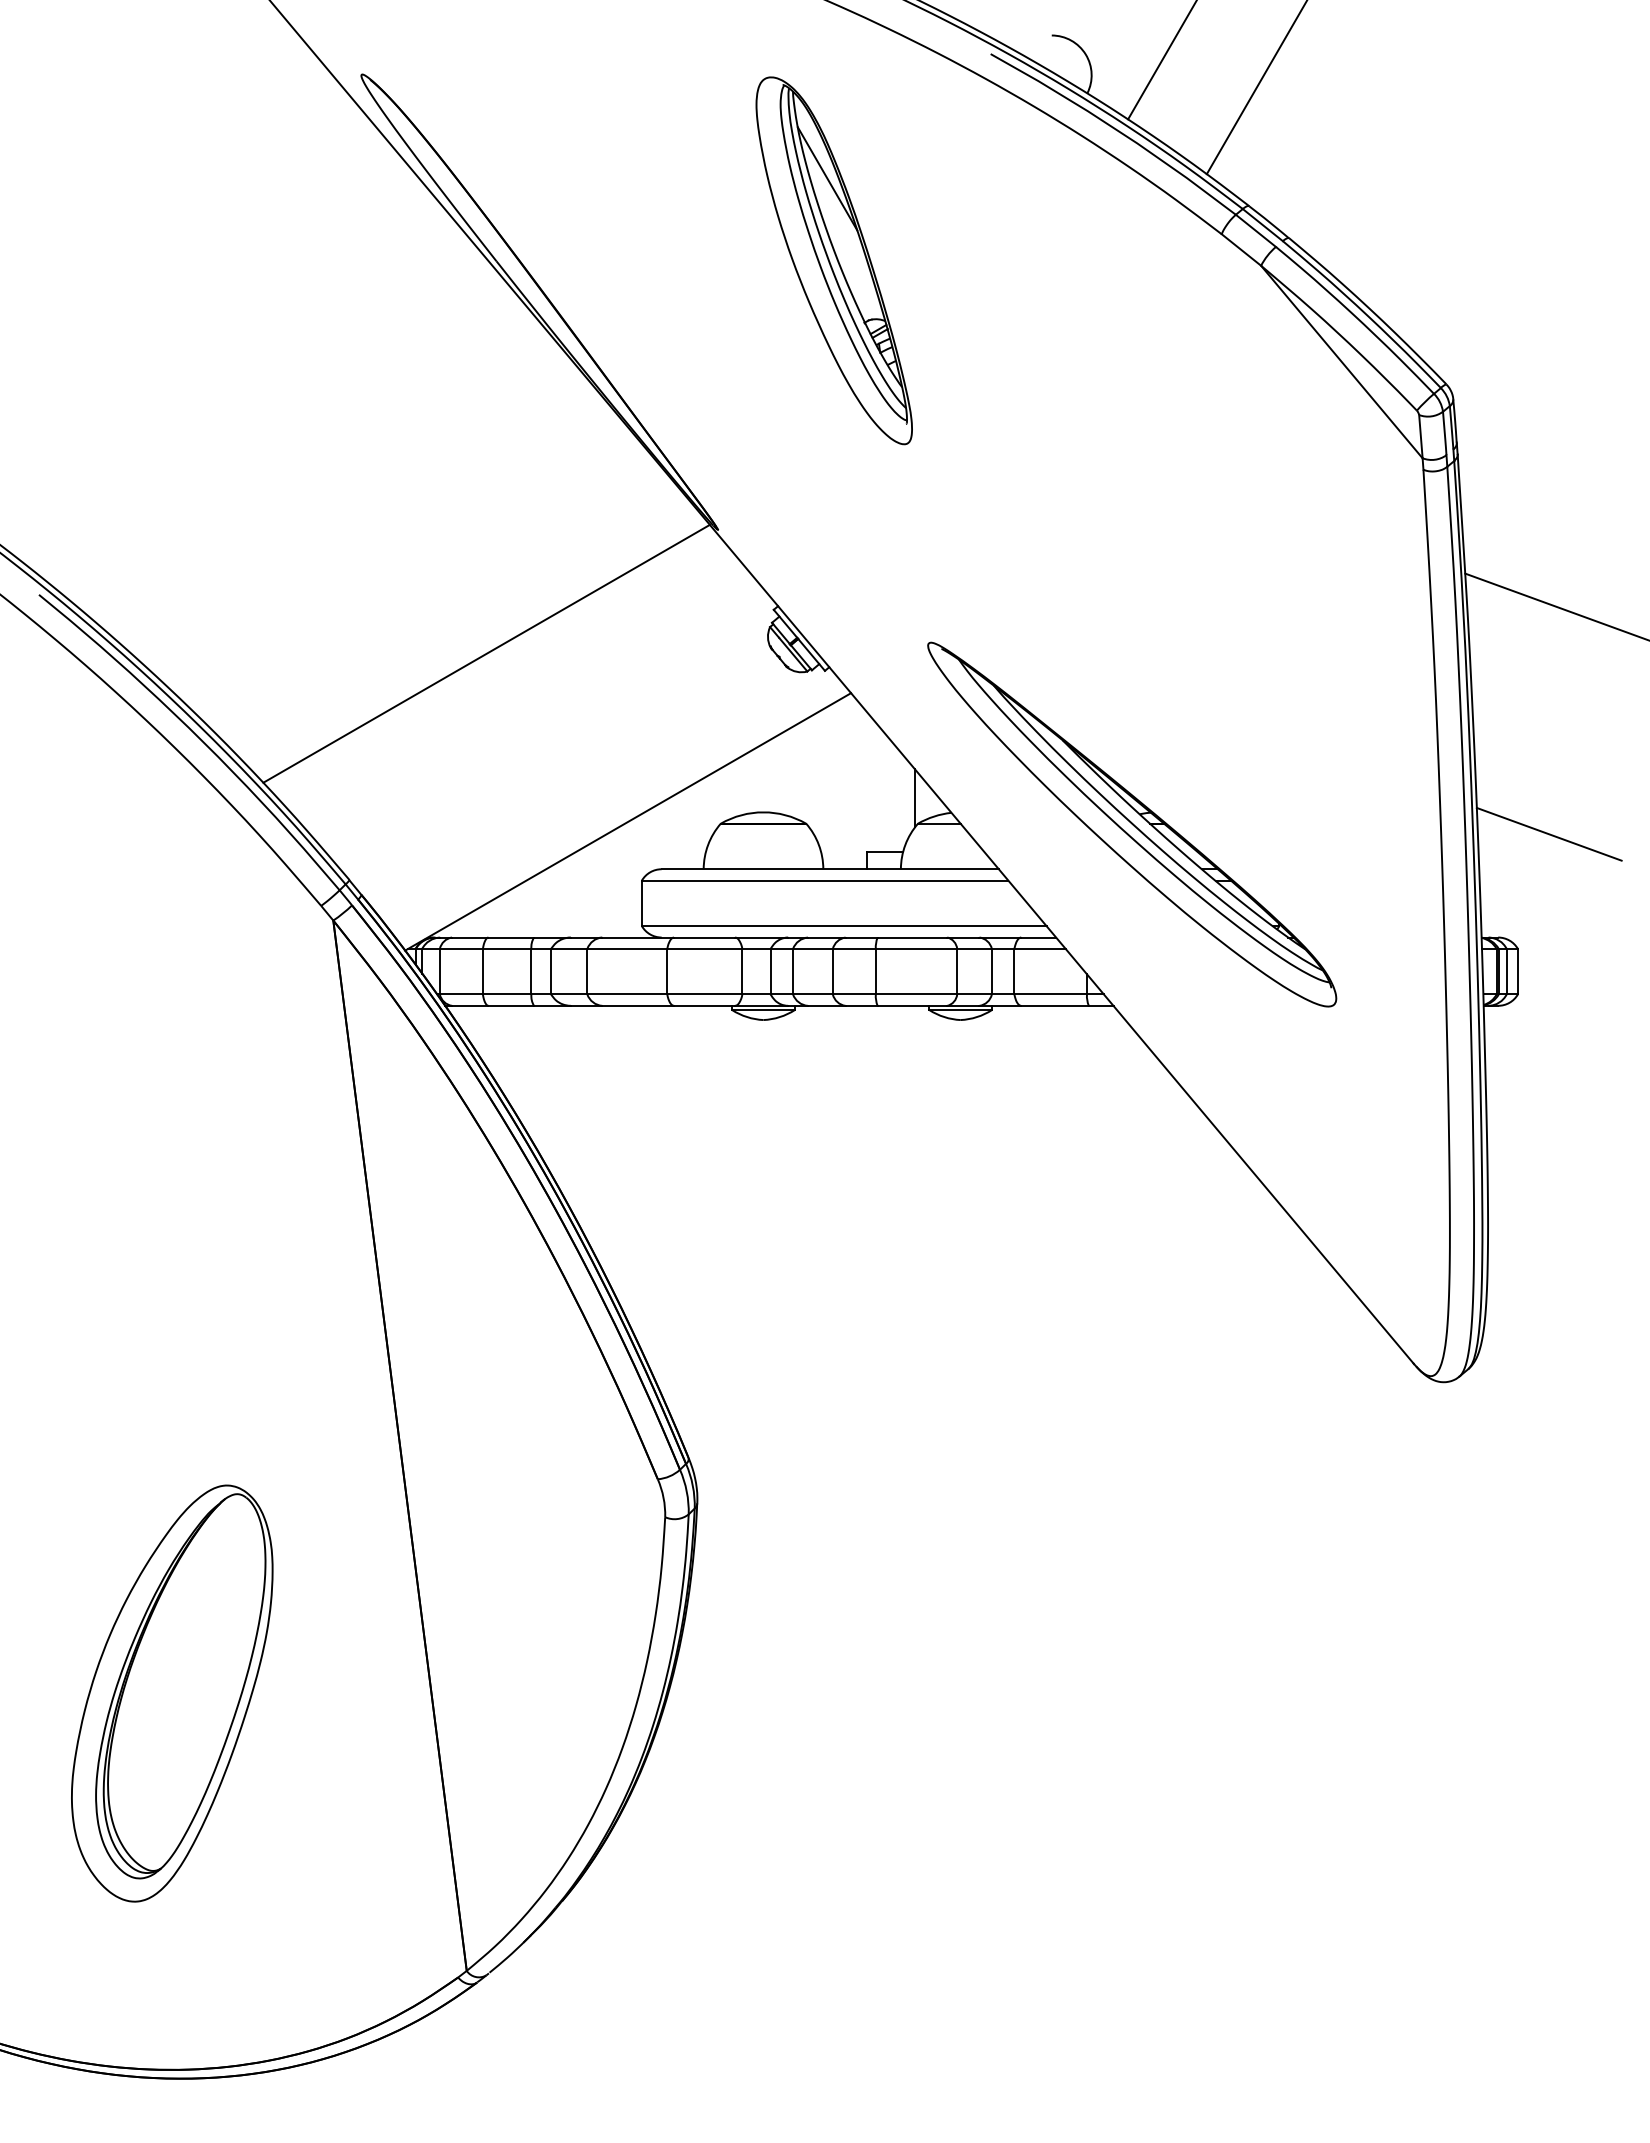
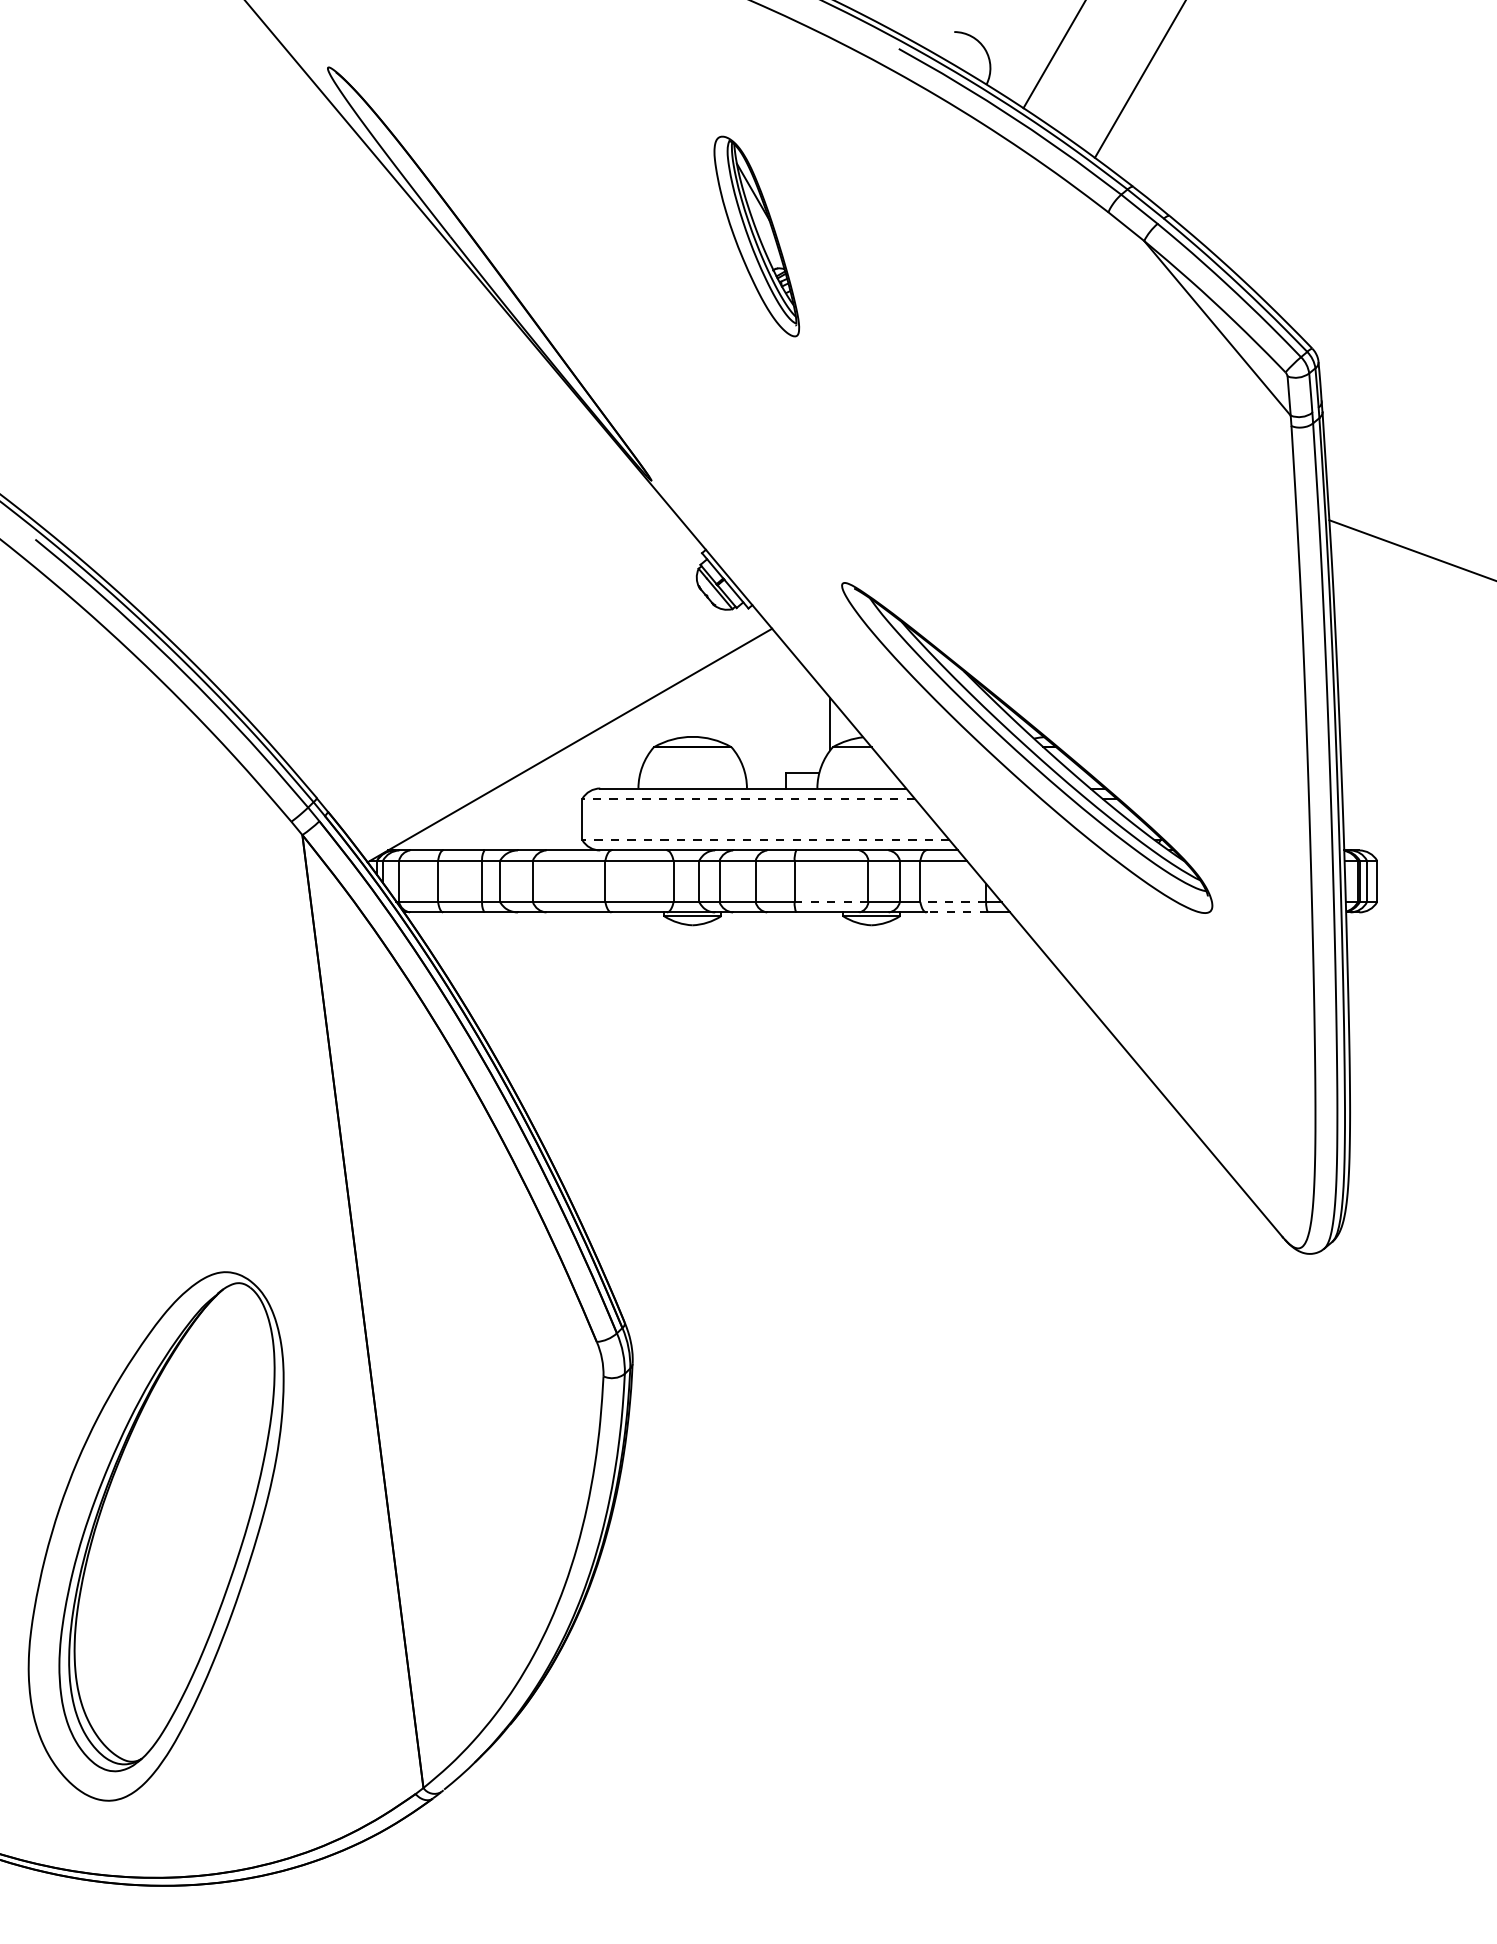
part: (833, 260) -> (756, 236), size x0.6
line: (486, 653) -> (441, 592), removed
line: (1548, 833) -> (1404, 756), removed
line: (824, 880) -> (748, 798), solid -> dashed
line: (843, 926) -> (765, 840), solid -> dashed
line: (916, 994) -> (831, 902), solid -> dashed
line: (1050, 994) -> (953, 902), solid -> dashed
line: (1055, 1005) -> (957, 912), solid -> dashed
part: (172, 1693) -> (156, 1536), size x1.4

